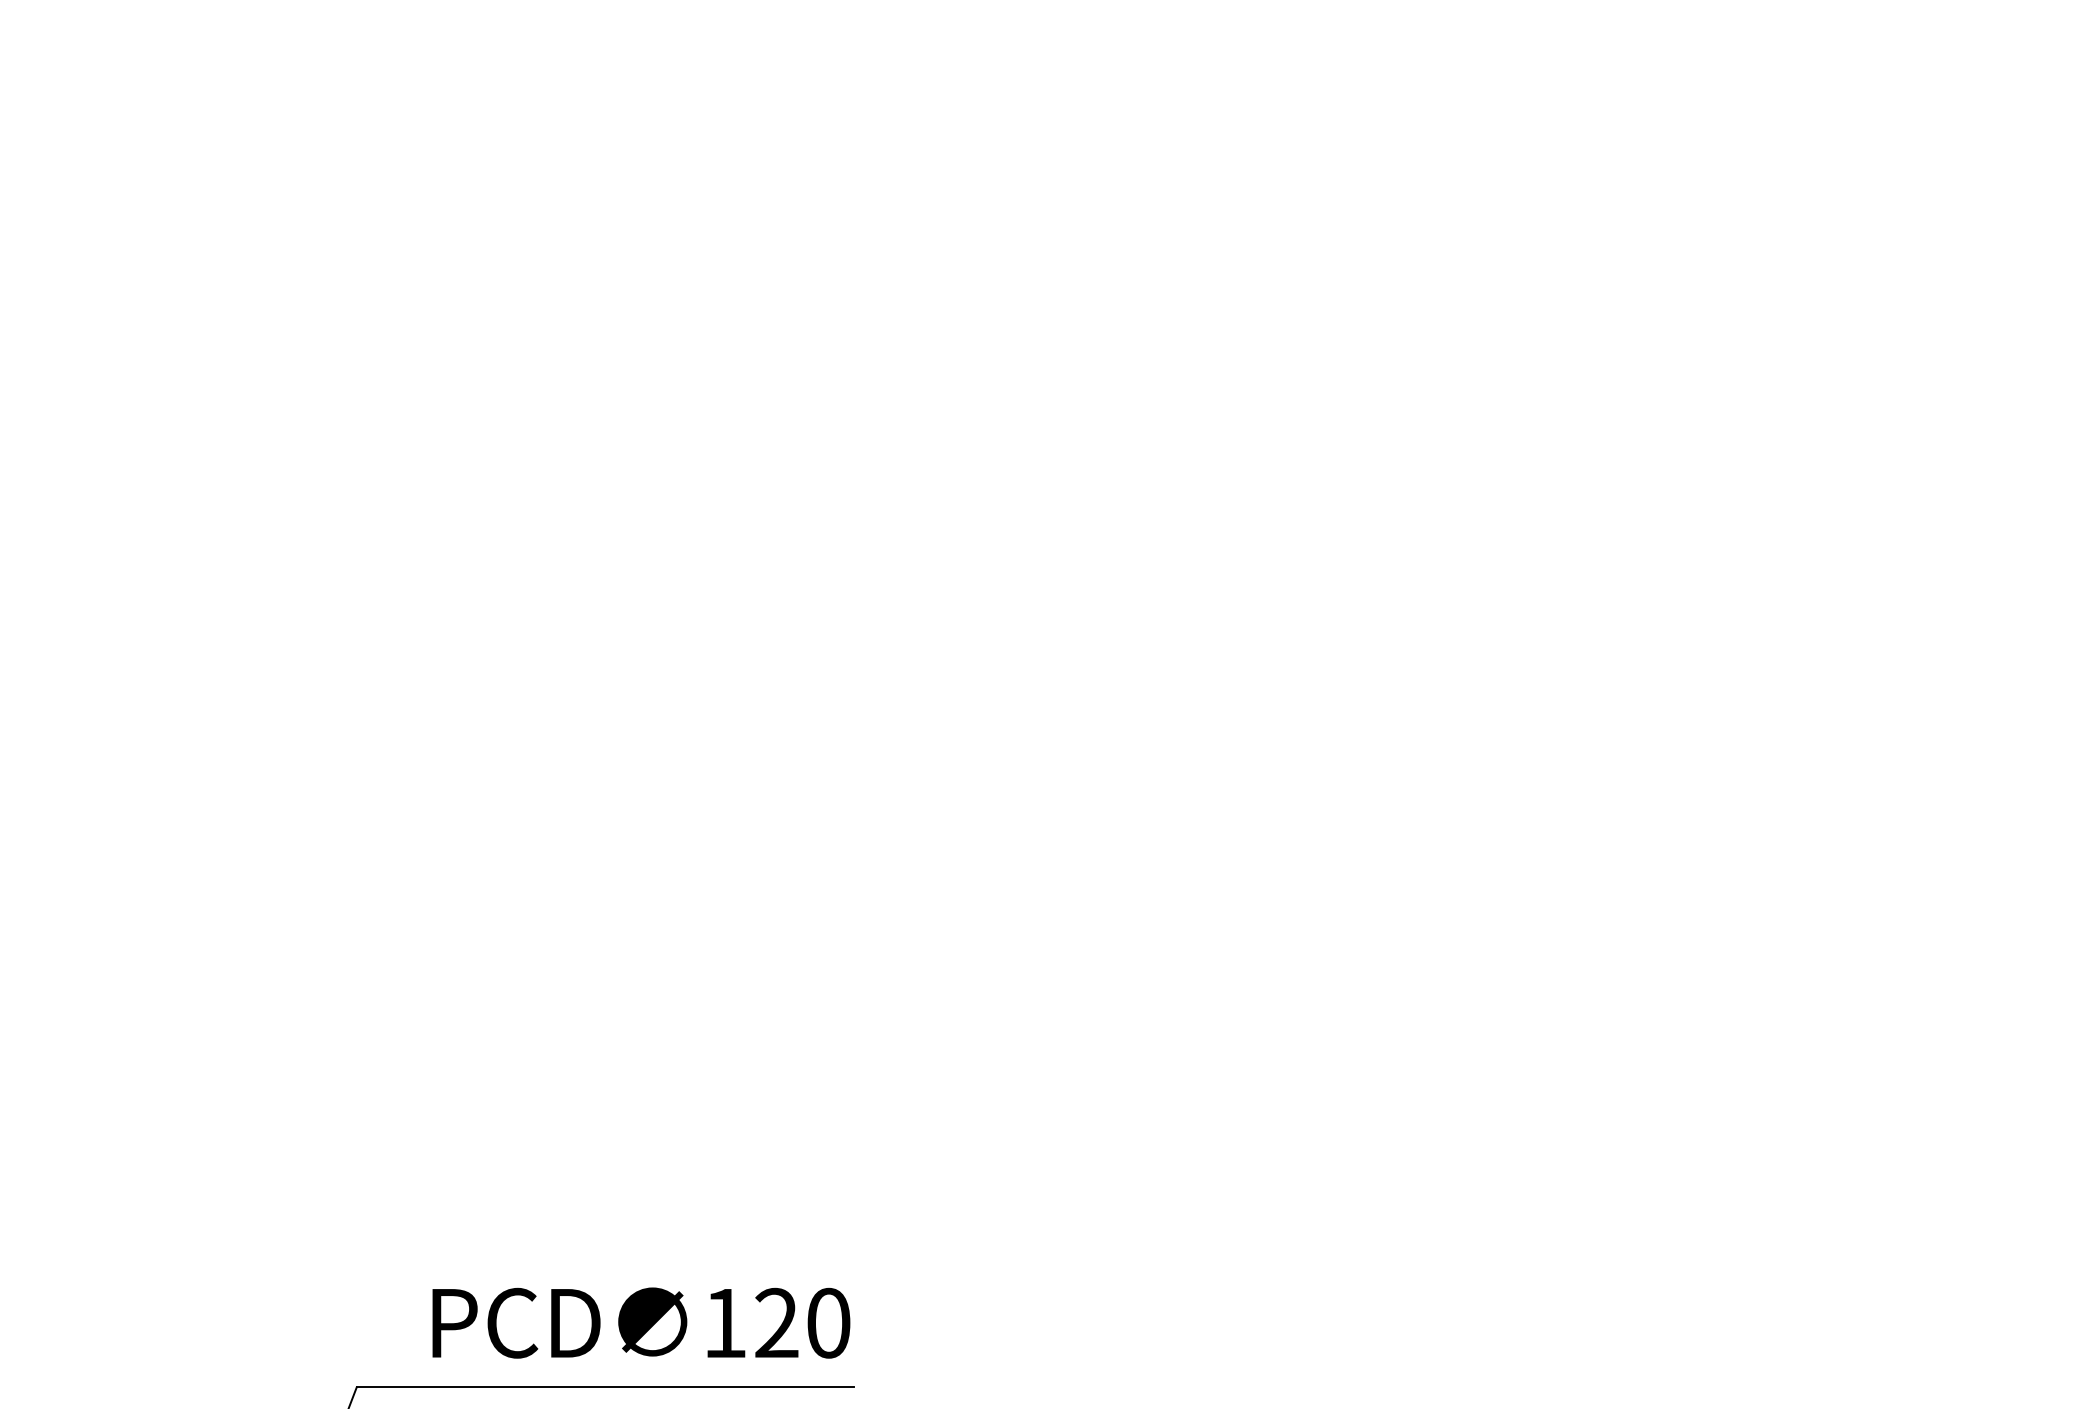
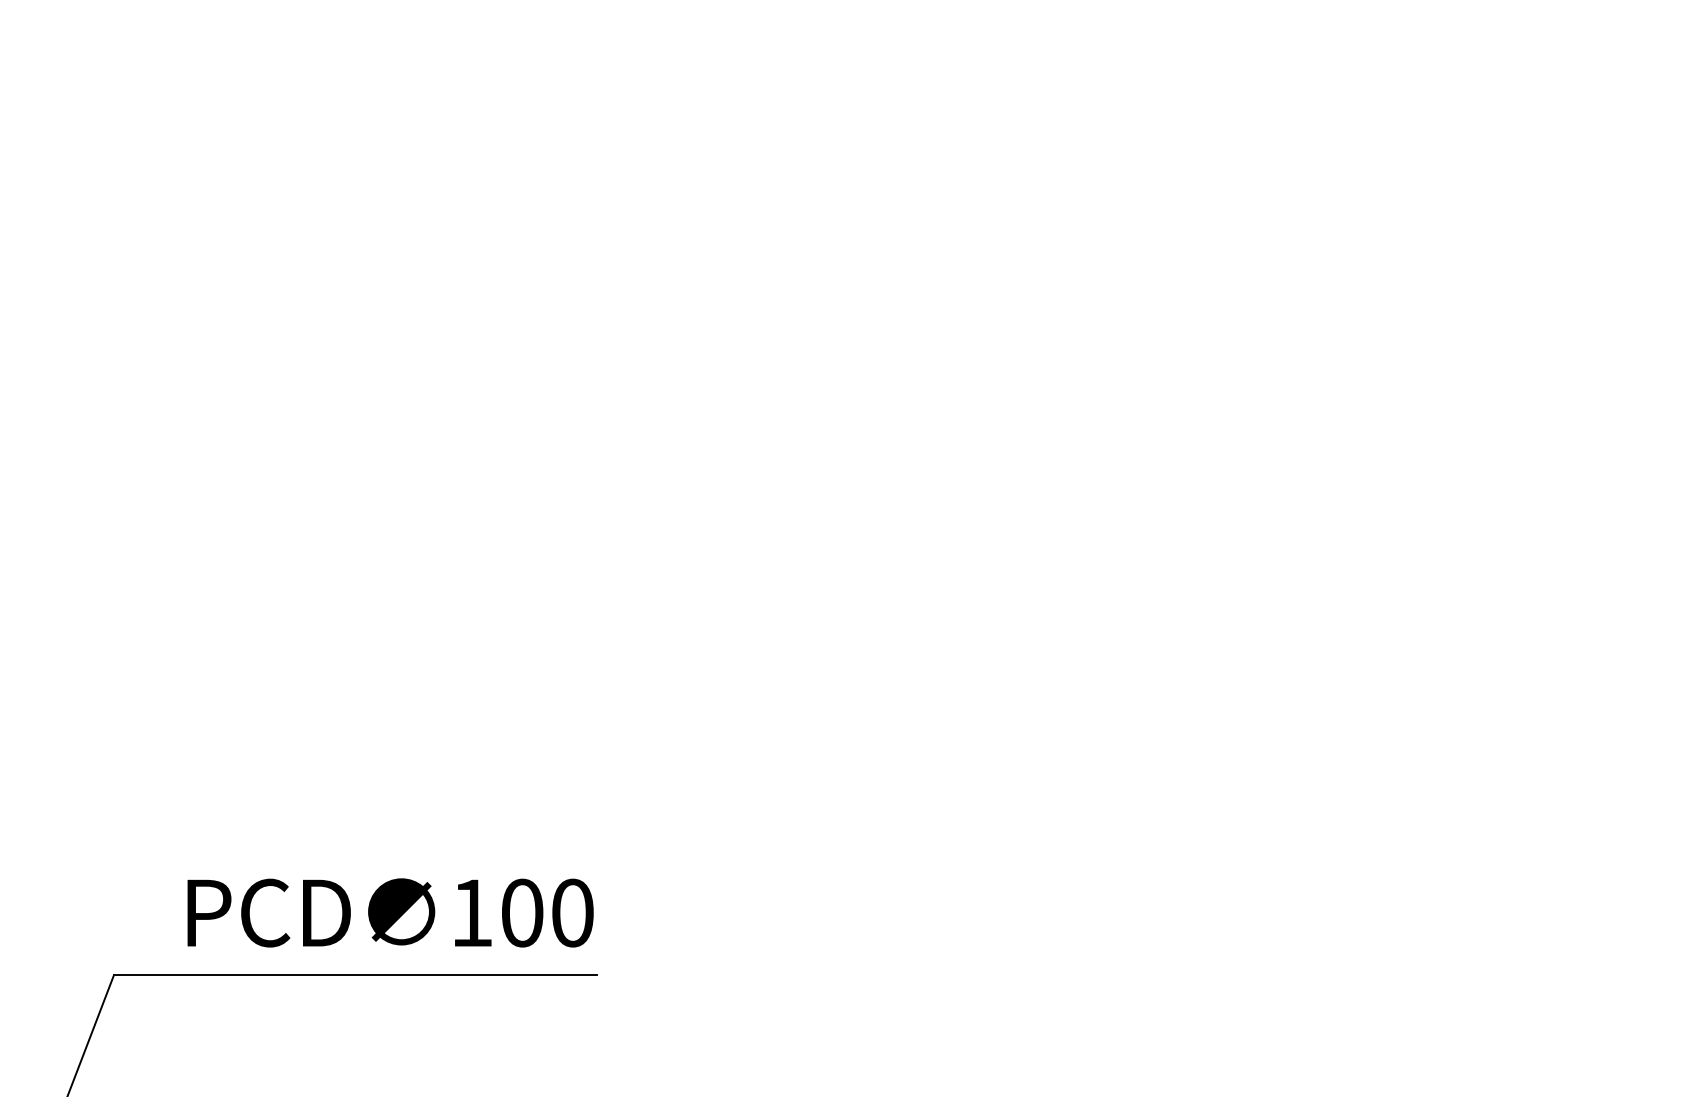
text: (776, 1322) -> (521, 912), 120 -> 100

